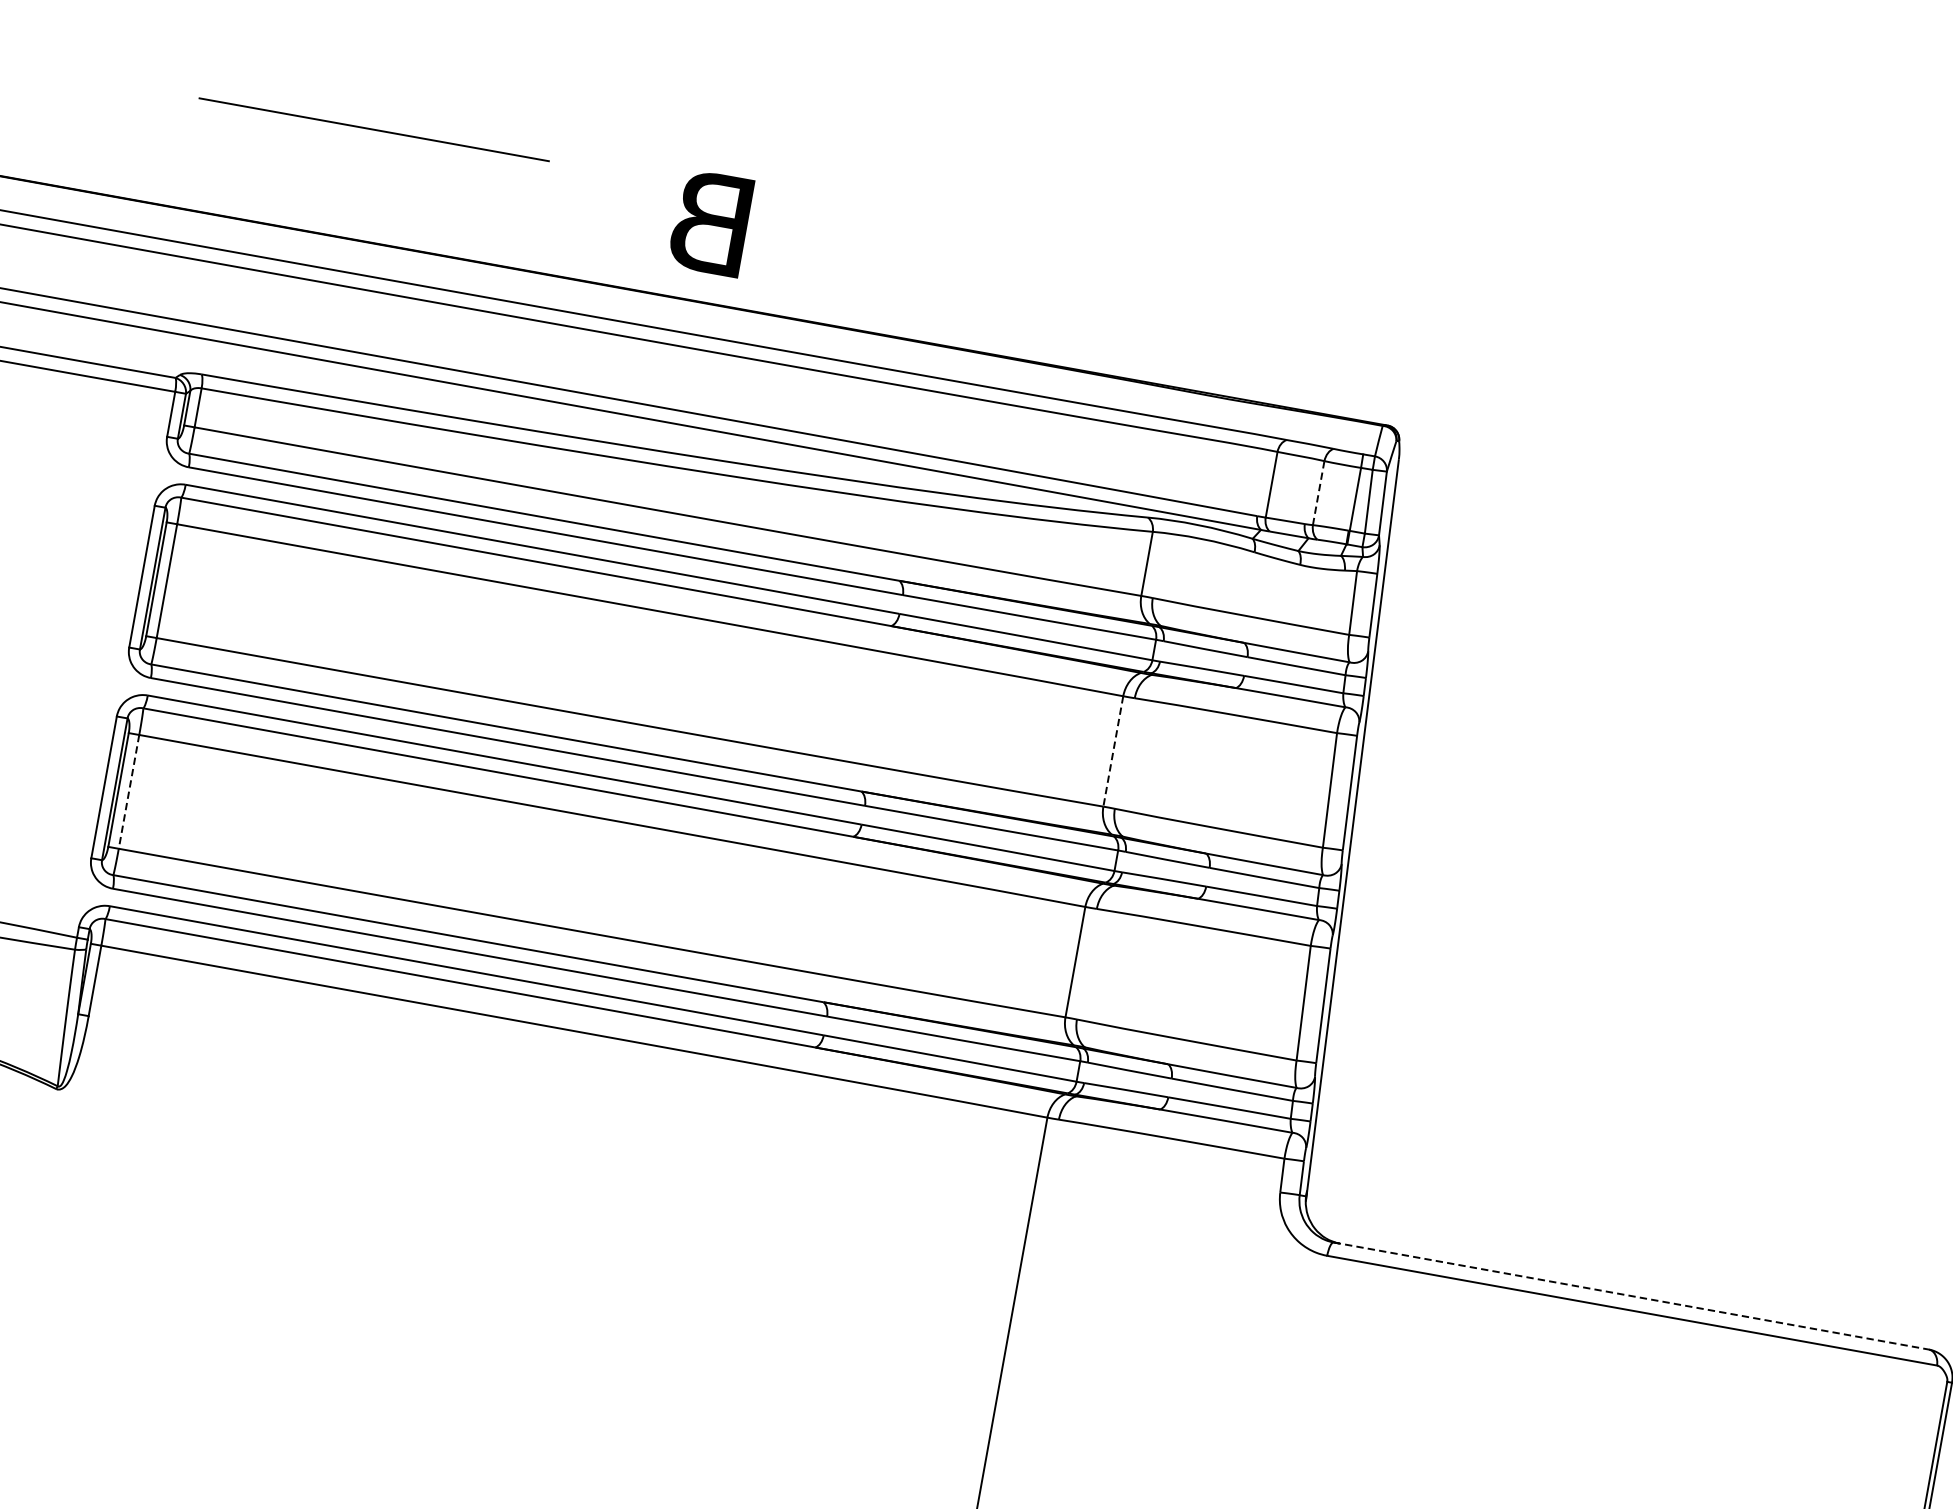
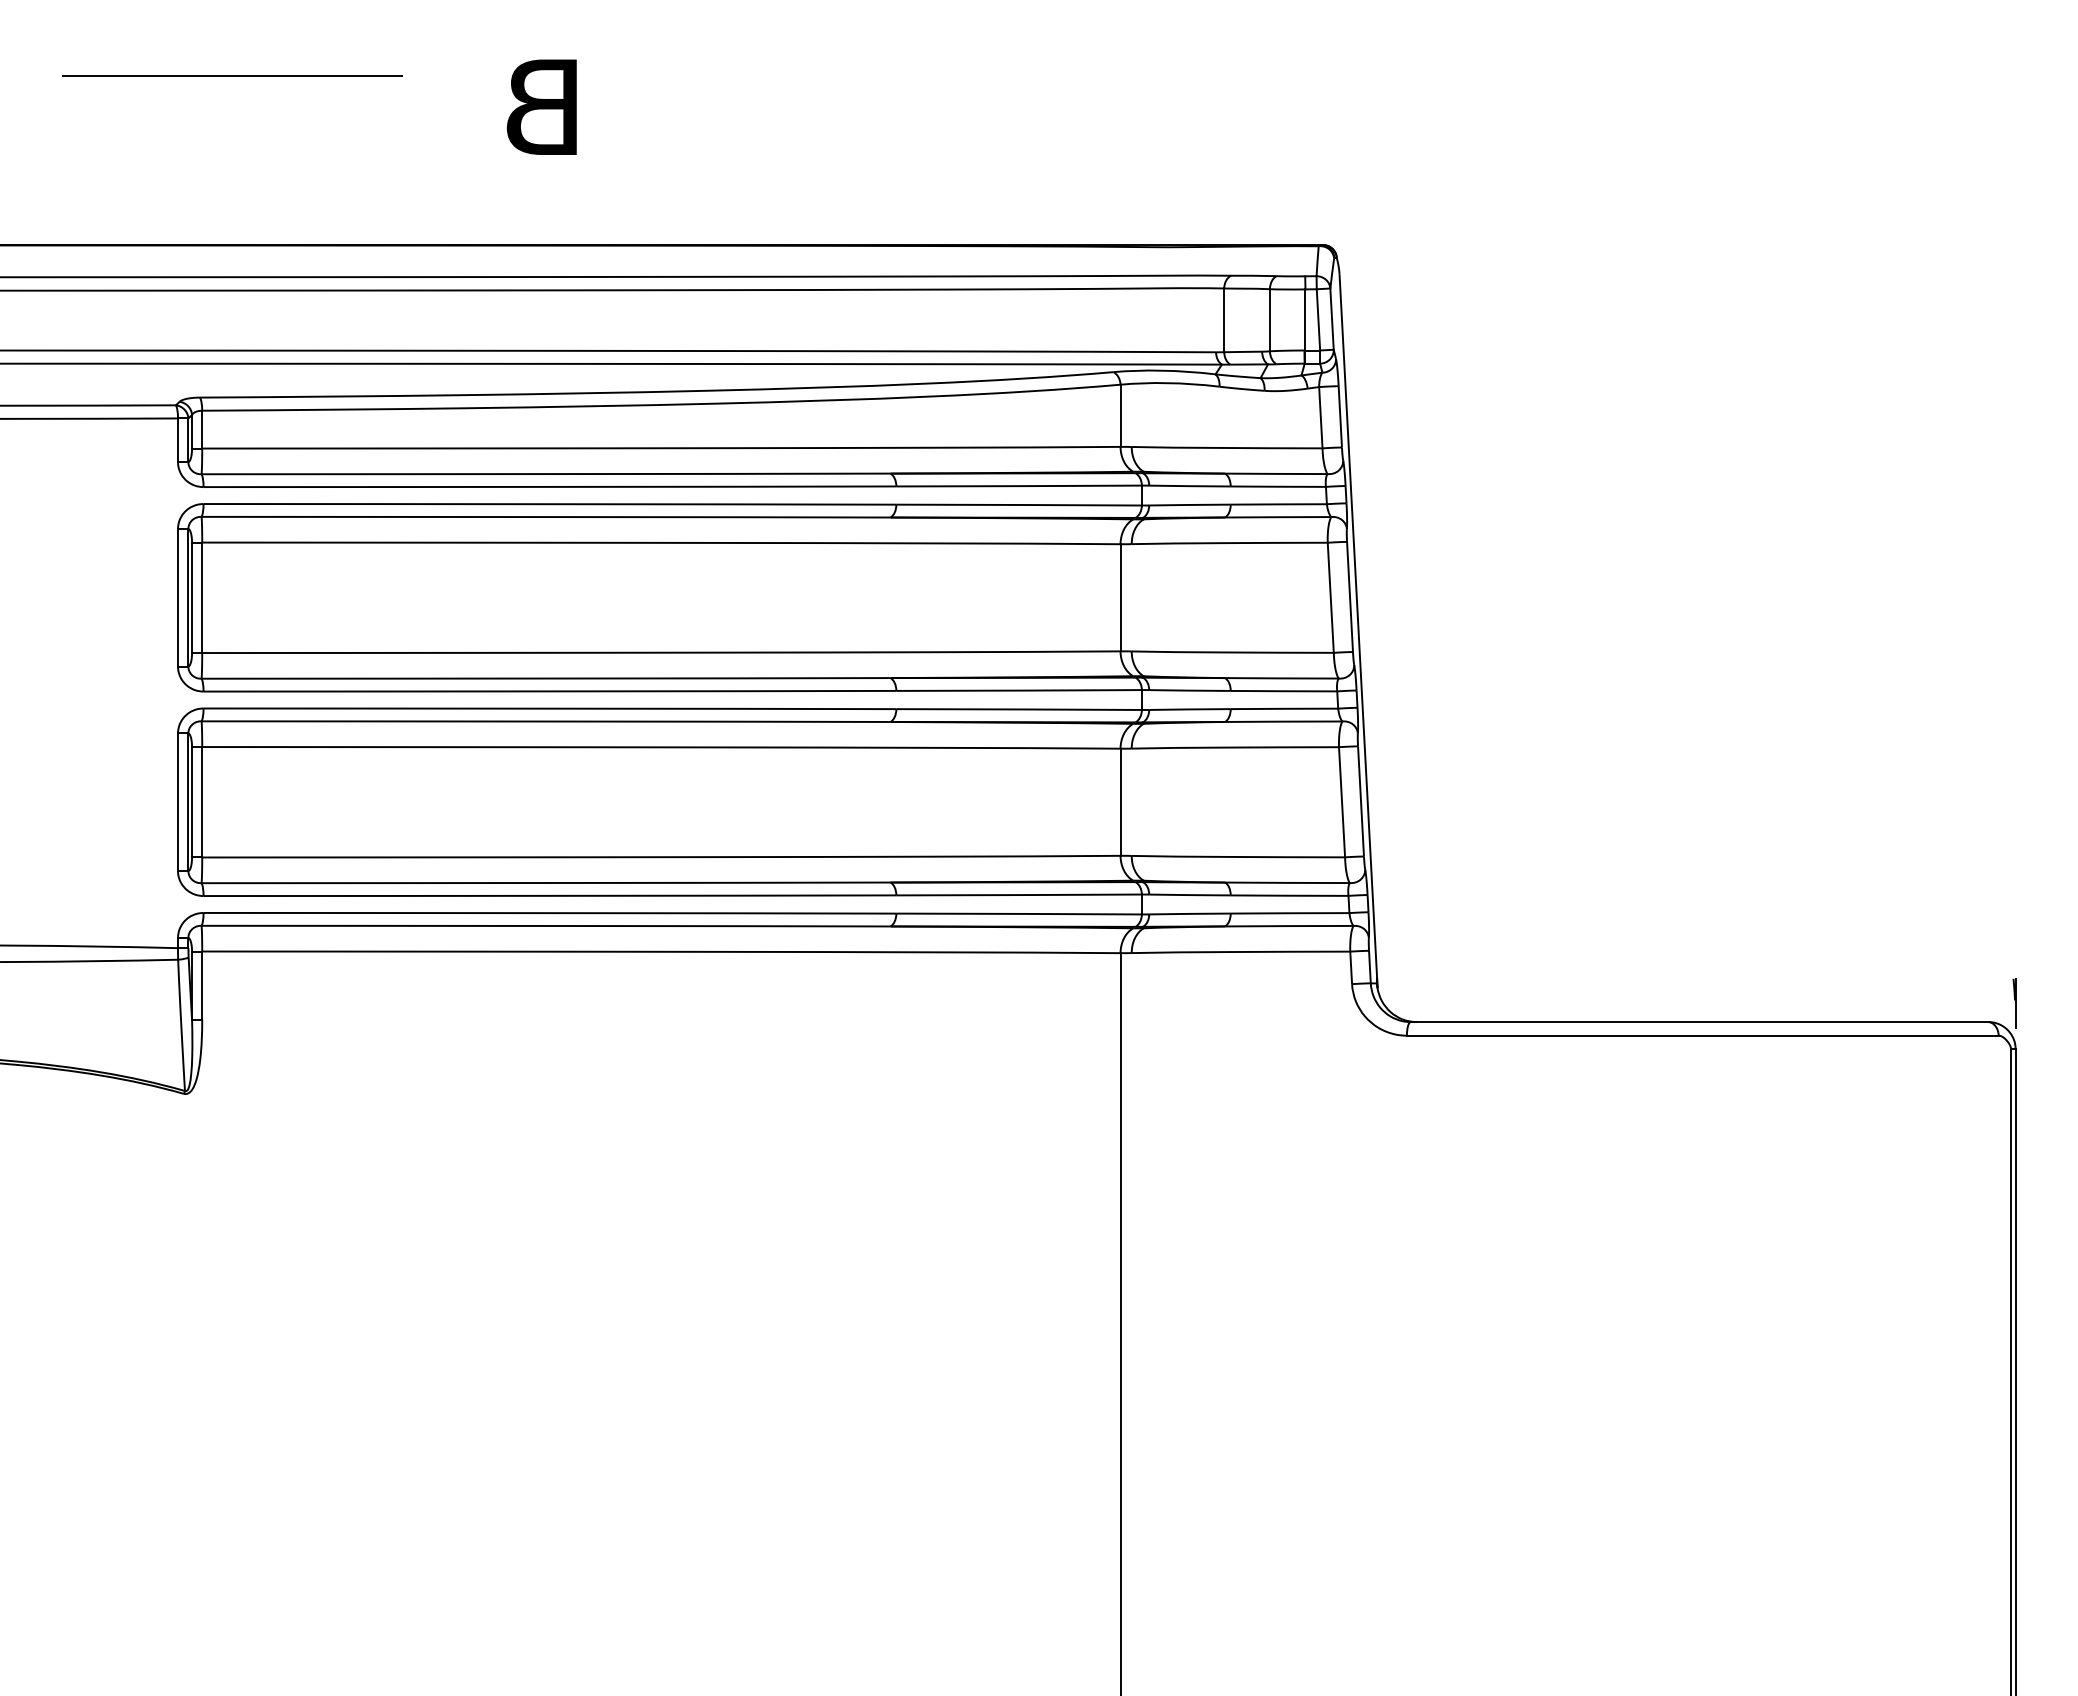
line: (374, 128) -> (232, 75), moved
text: (710, 222) -> (541, 106), moved
line: (1318, 492) -> (1269, 319), dashed -> solid
line: (1113, 751) -> (1120, 597), dashed -> solid
line: (129, 792) -> (202, 802), dashed -> solid
line: (1631, 1296) -> (1699, 1022), dashed -> solid

